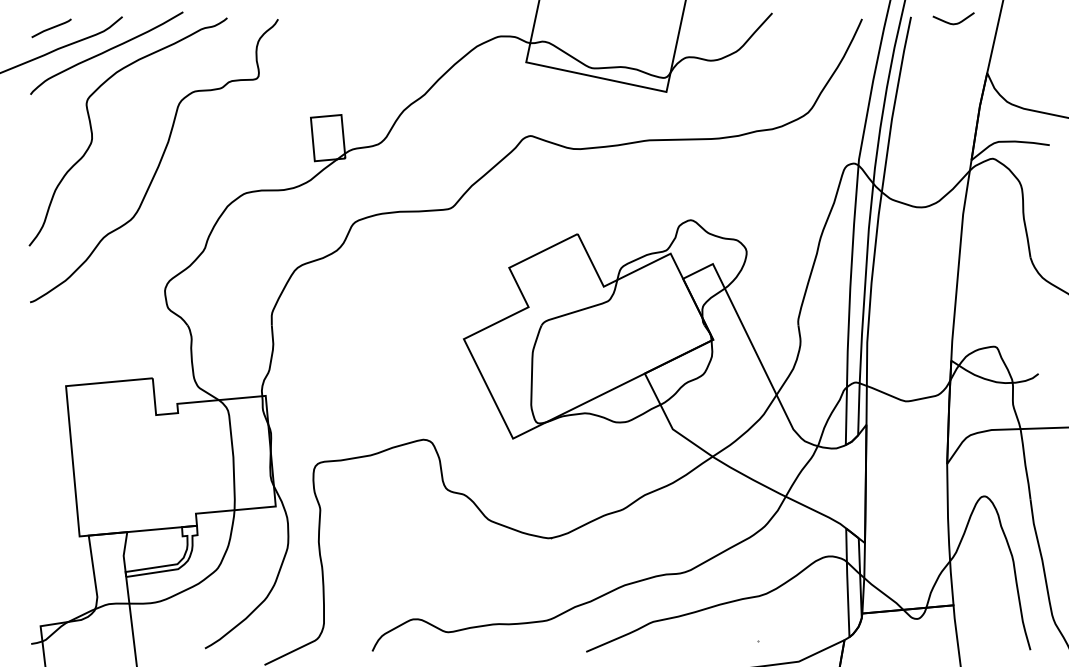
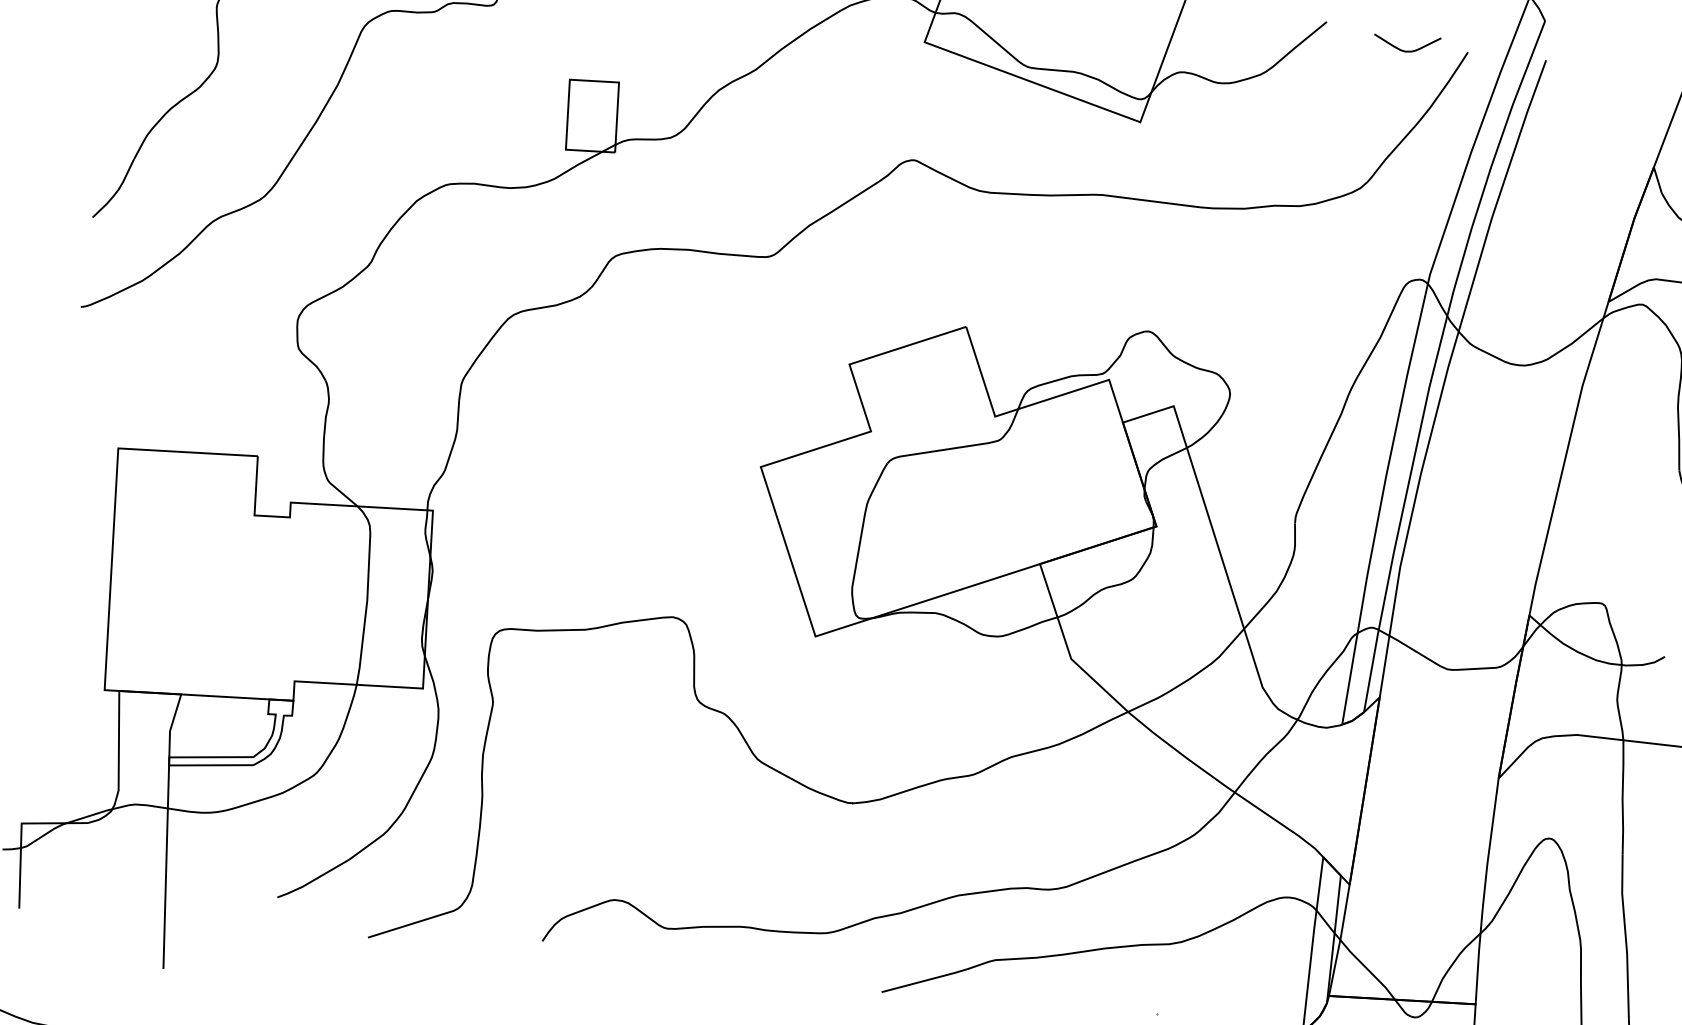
curve: (950, 22) -> (1401, 48), moved

